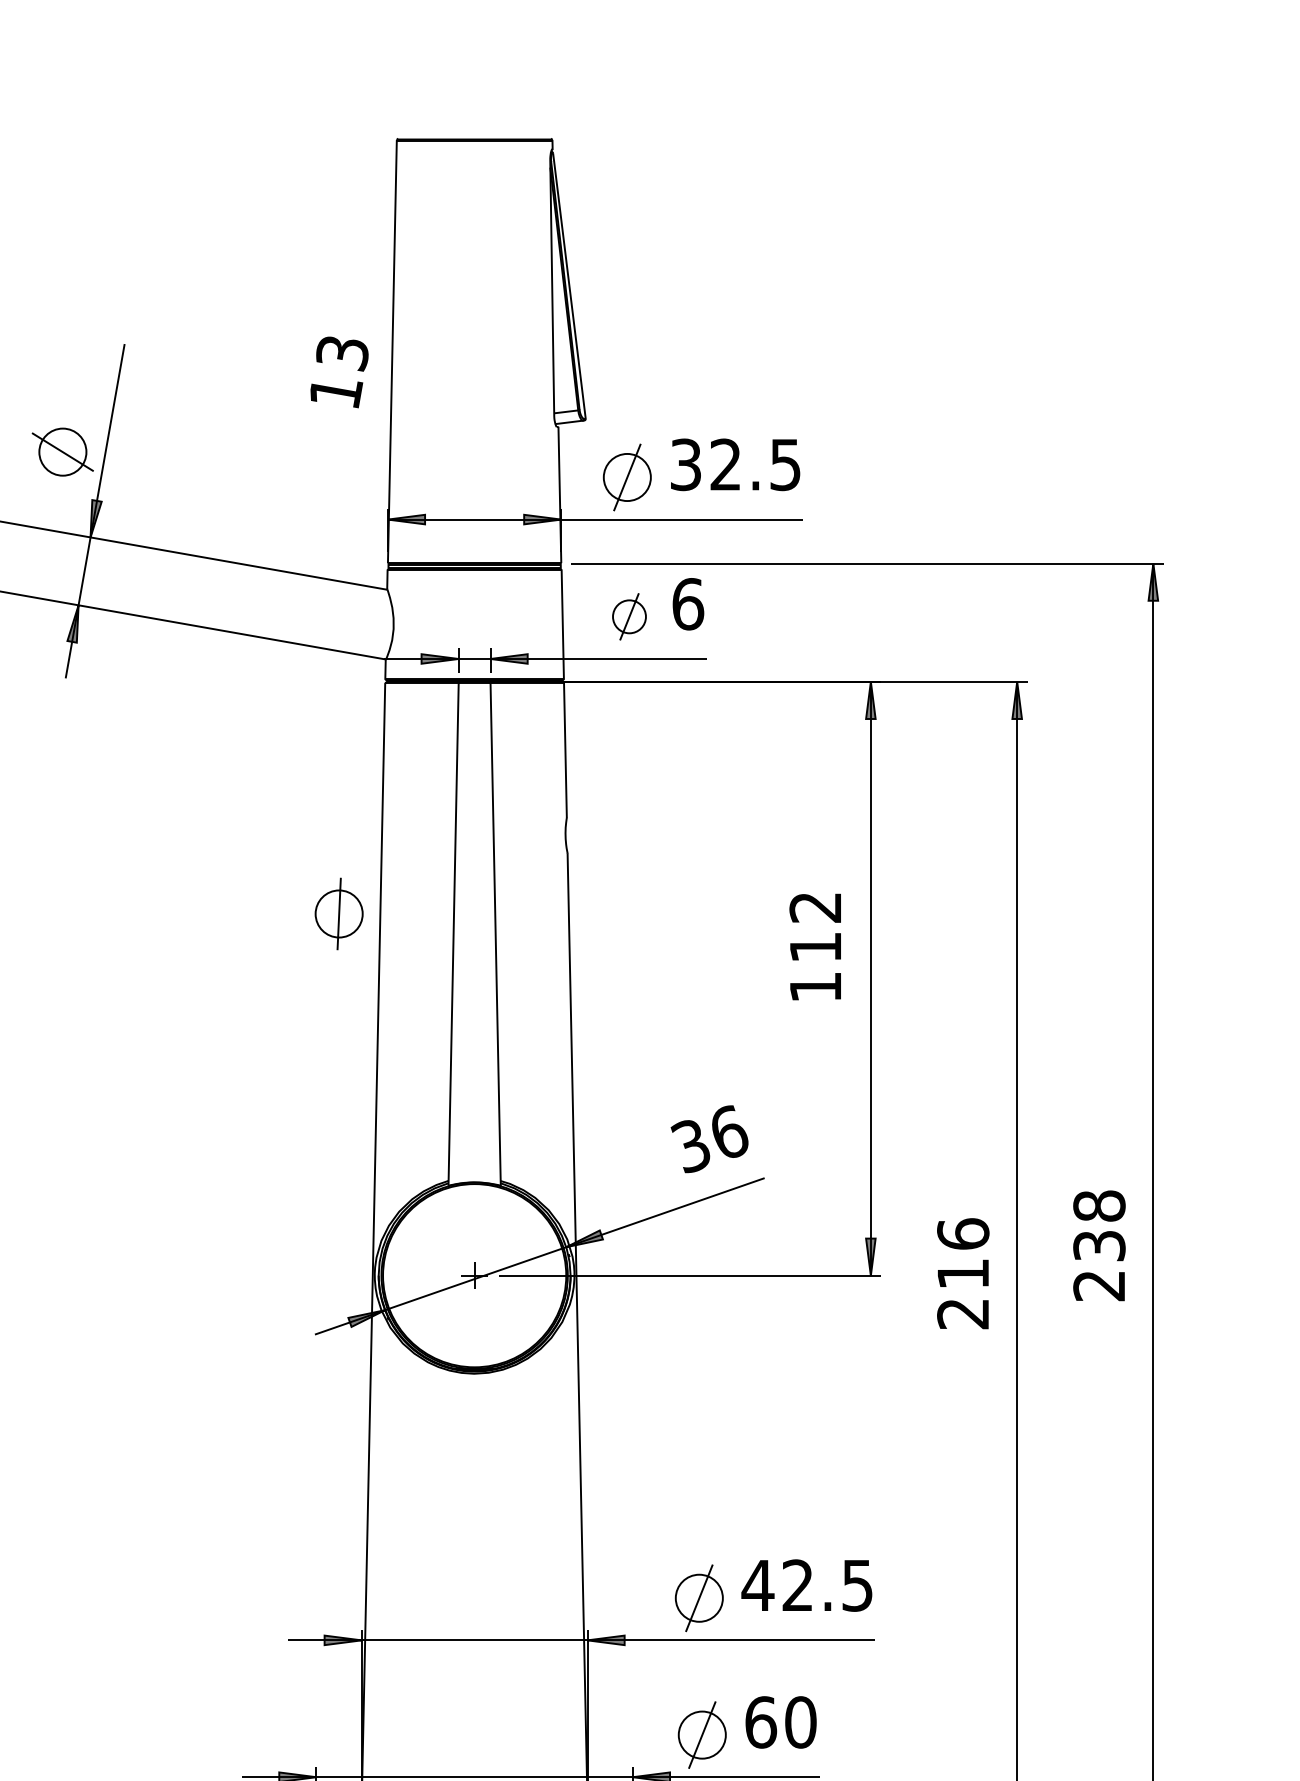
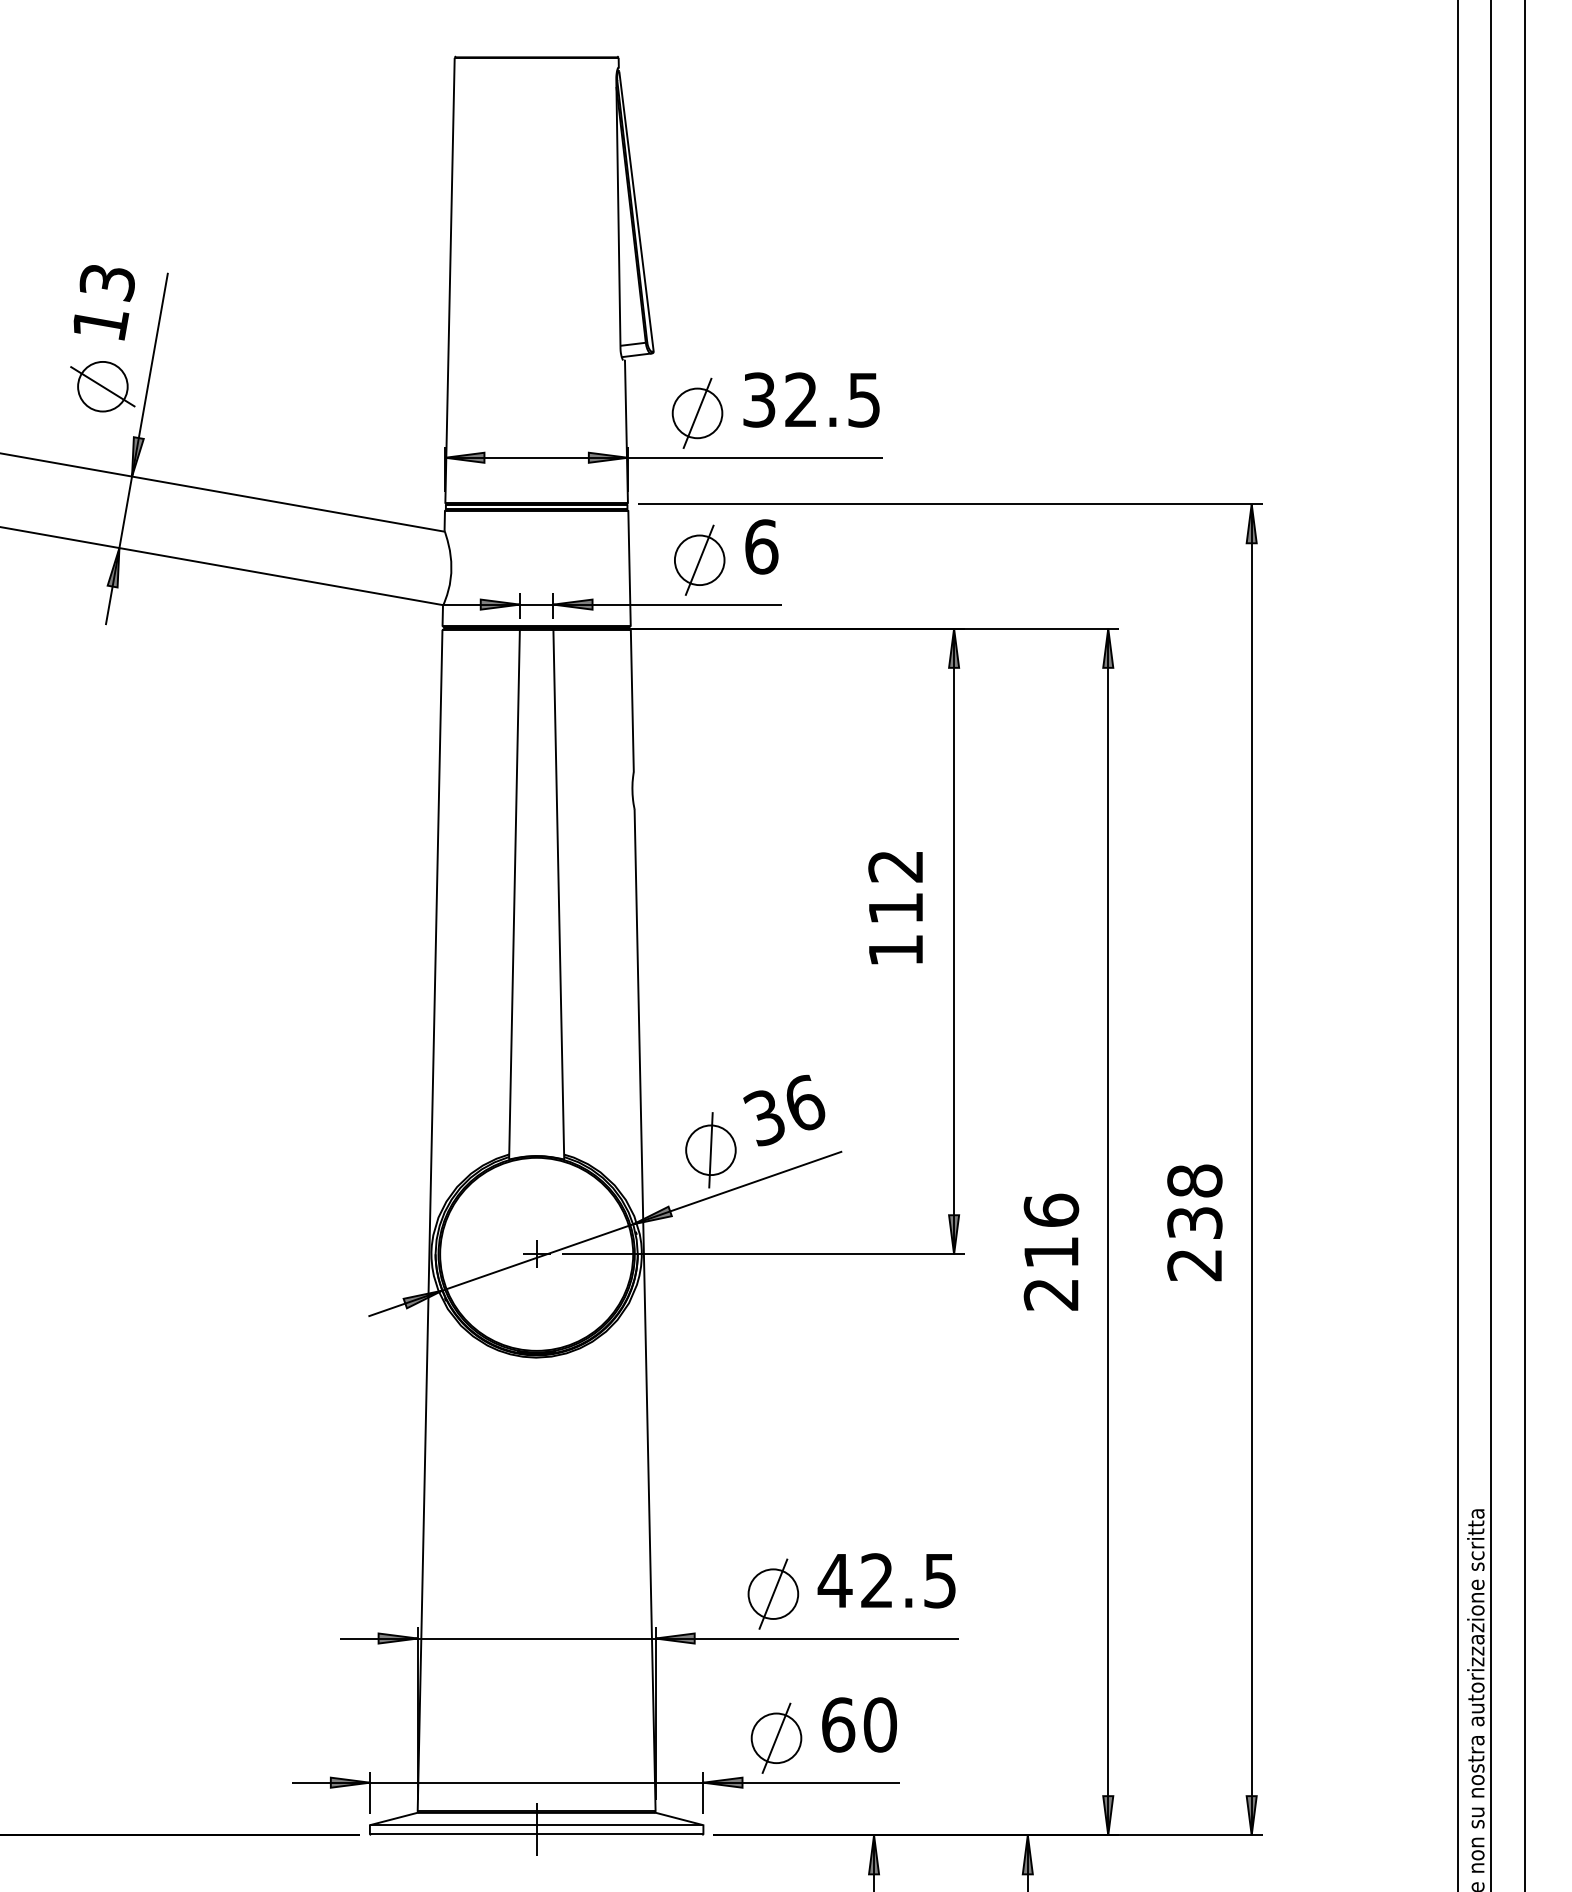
text: (338, 372) -> (103, 302), moved
part: (629, 616) -> (699, 559), size x1.43
part: (338, 914) -> (710, 1150), moved

